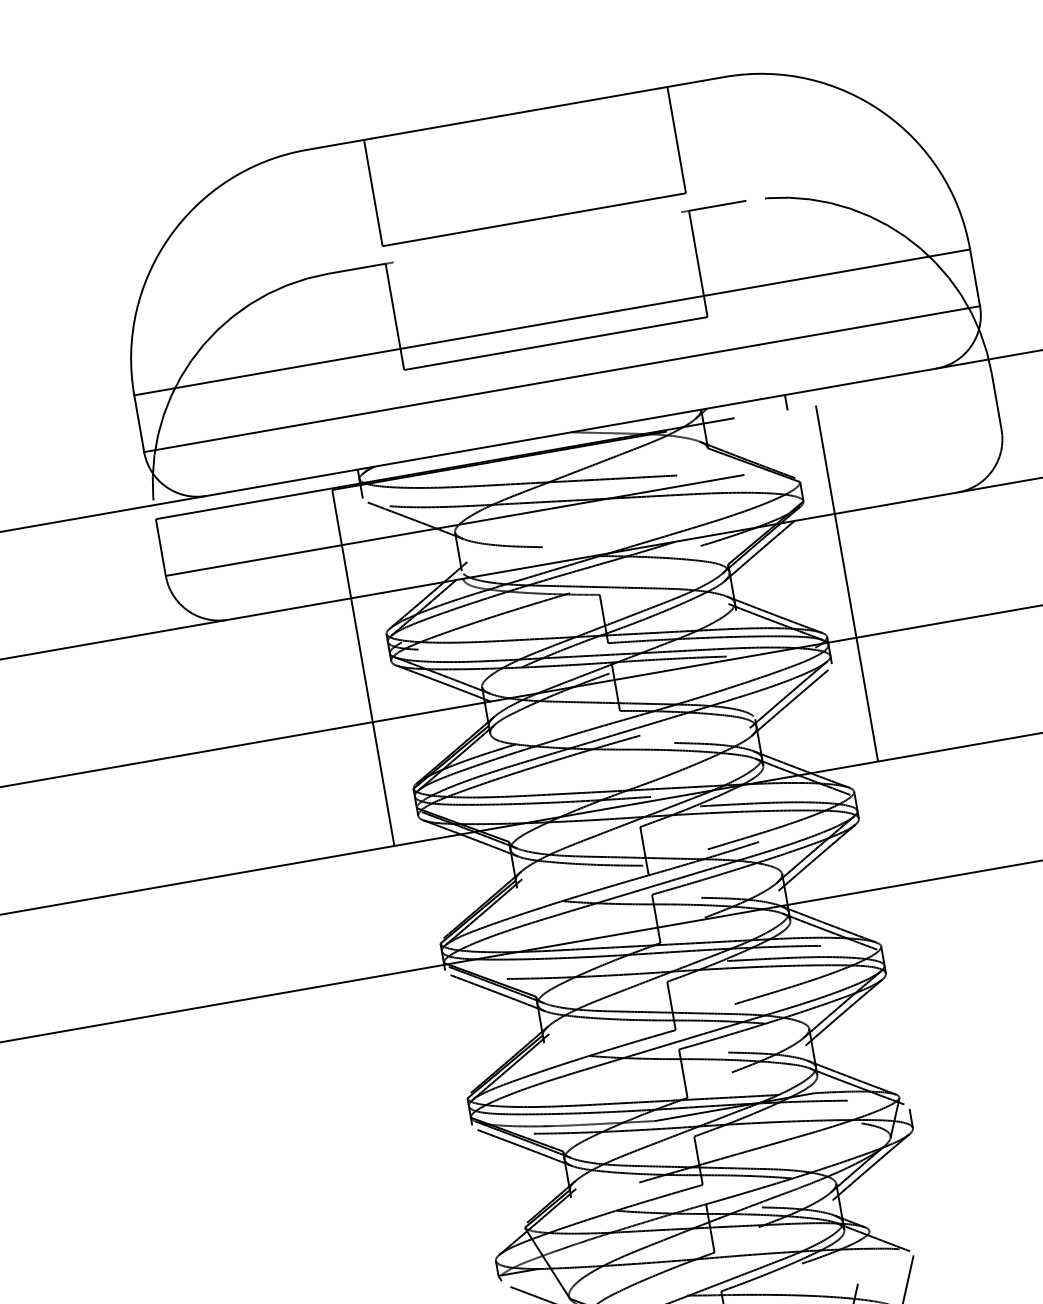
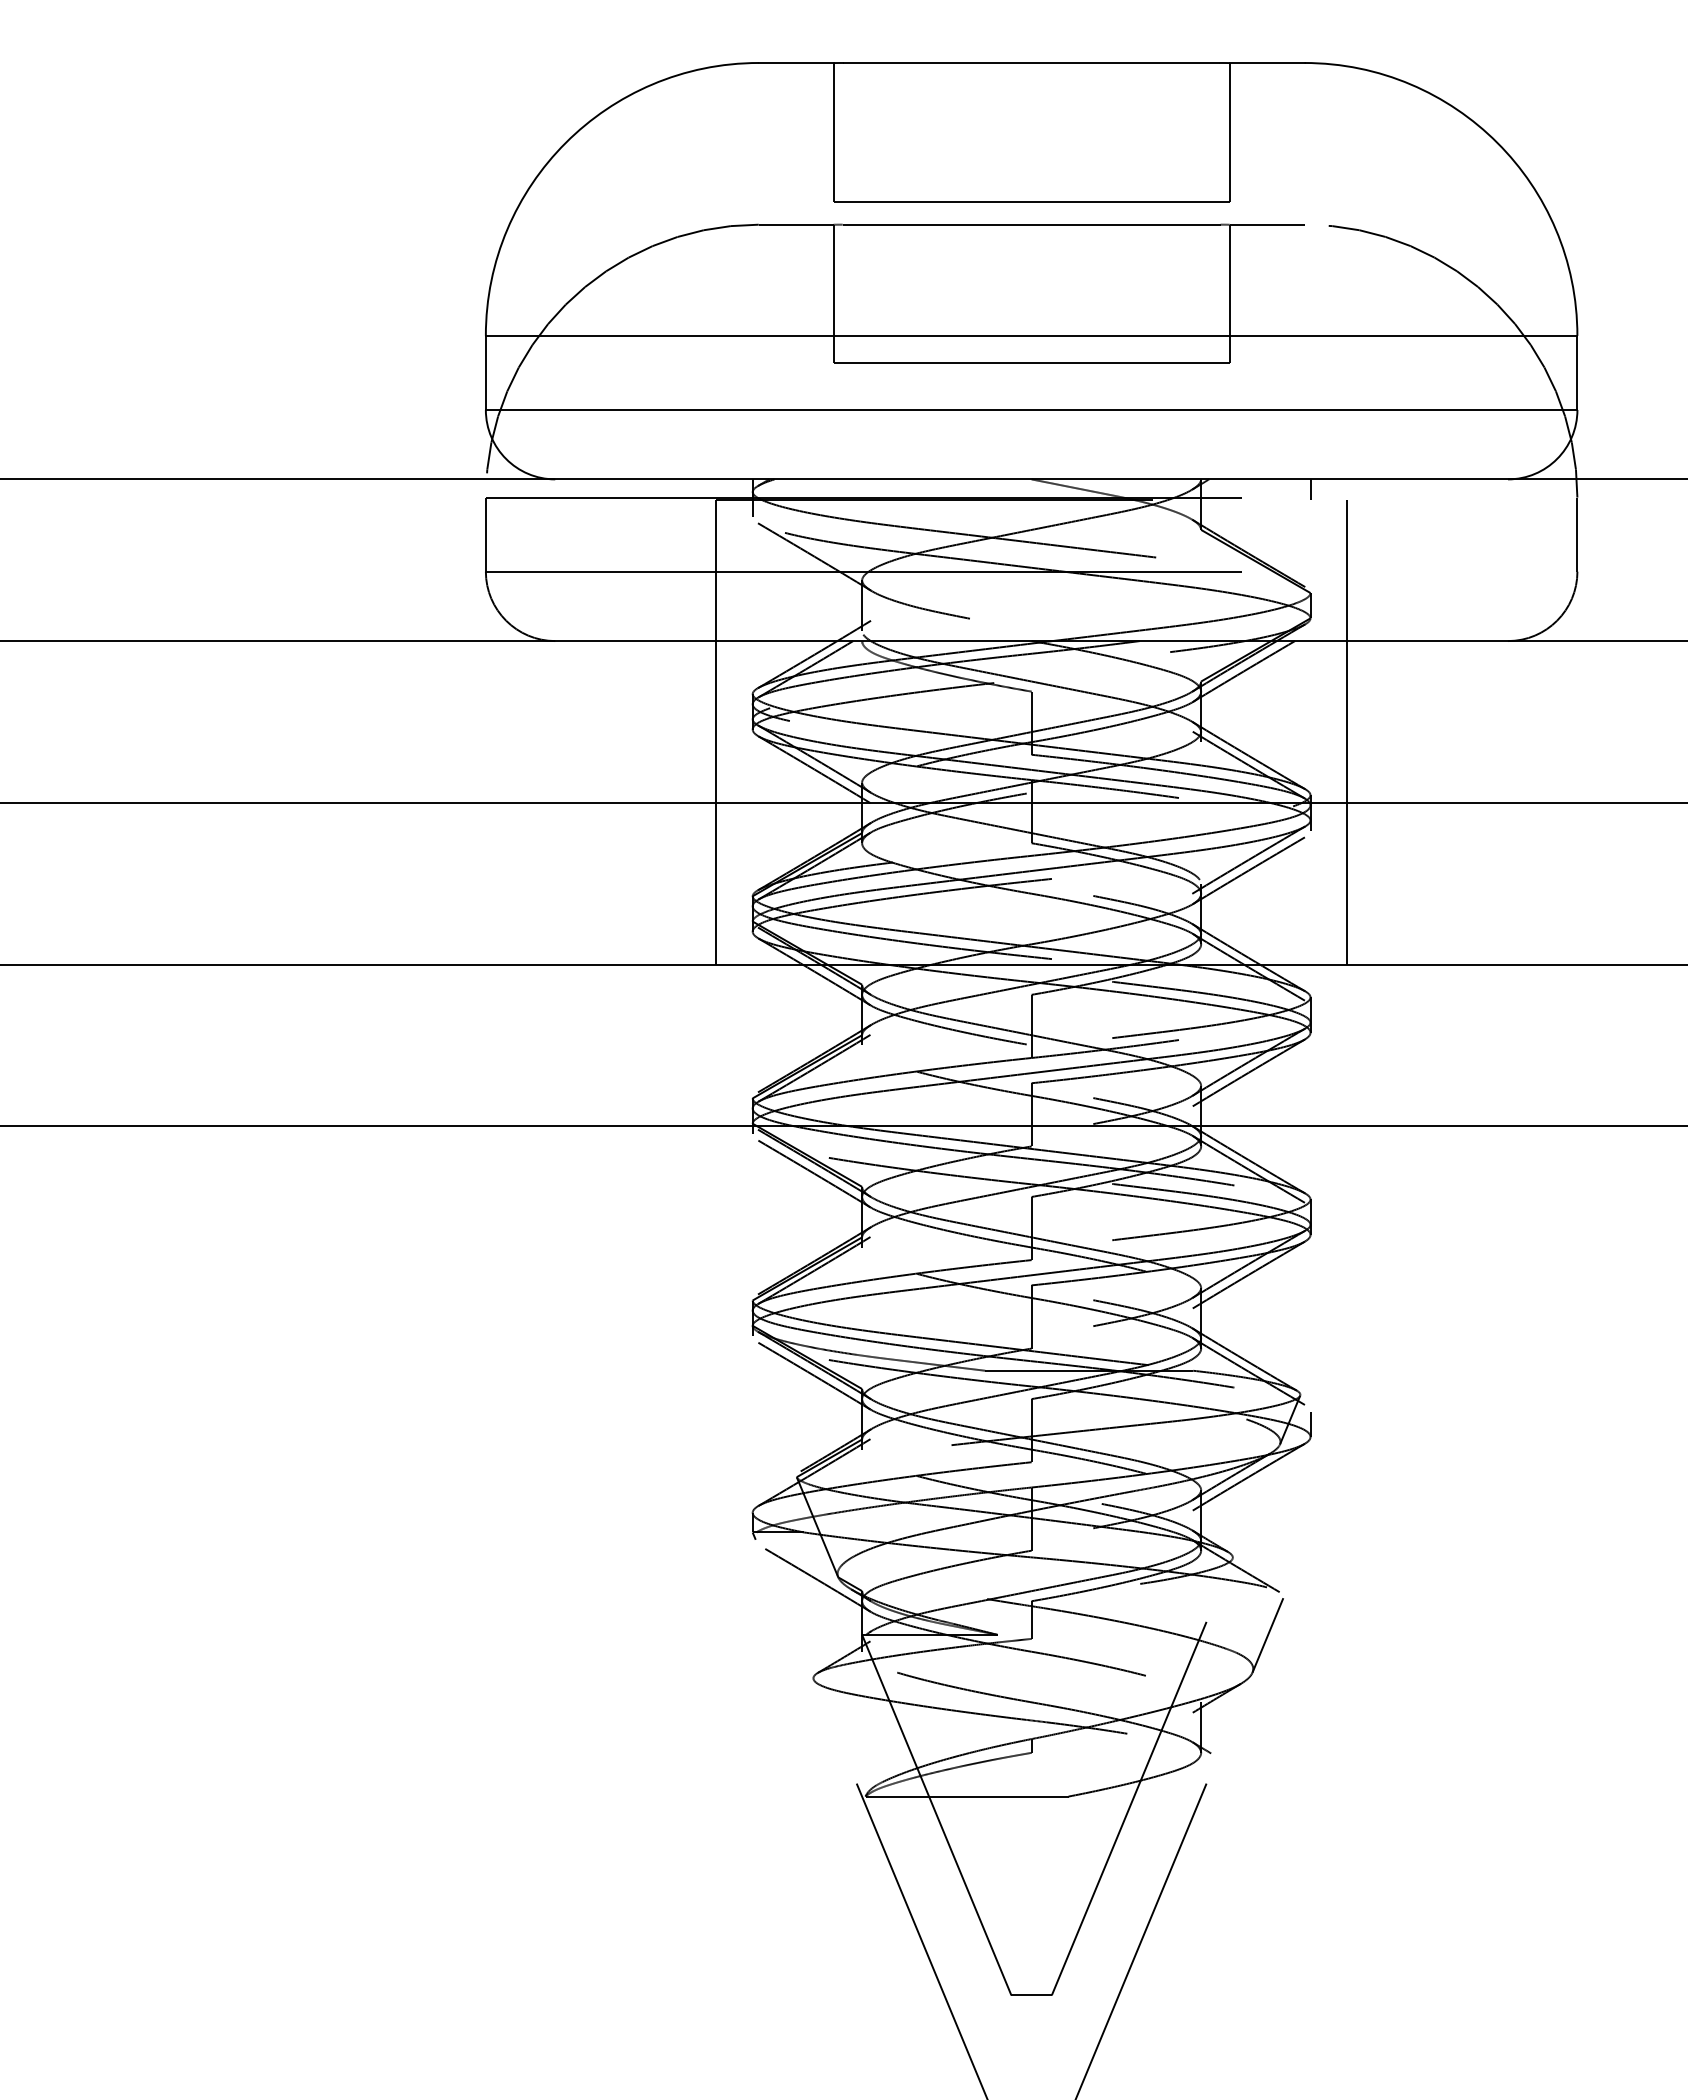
line: (537, 237) -> (1031, 224), added

